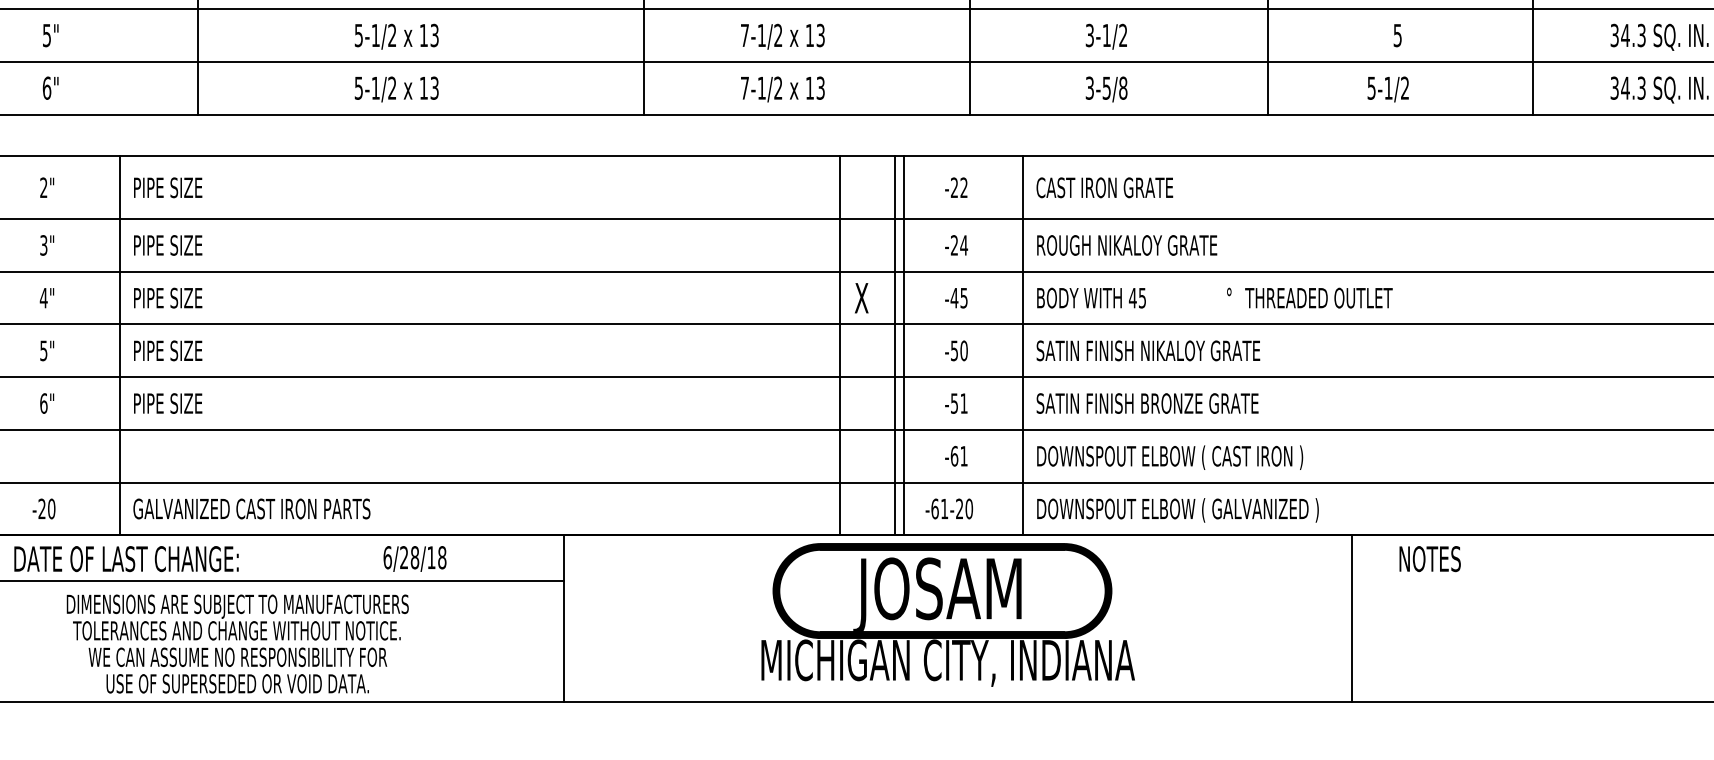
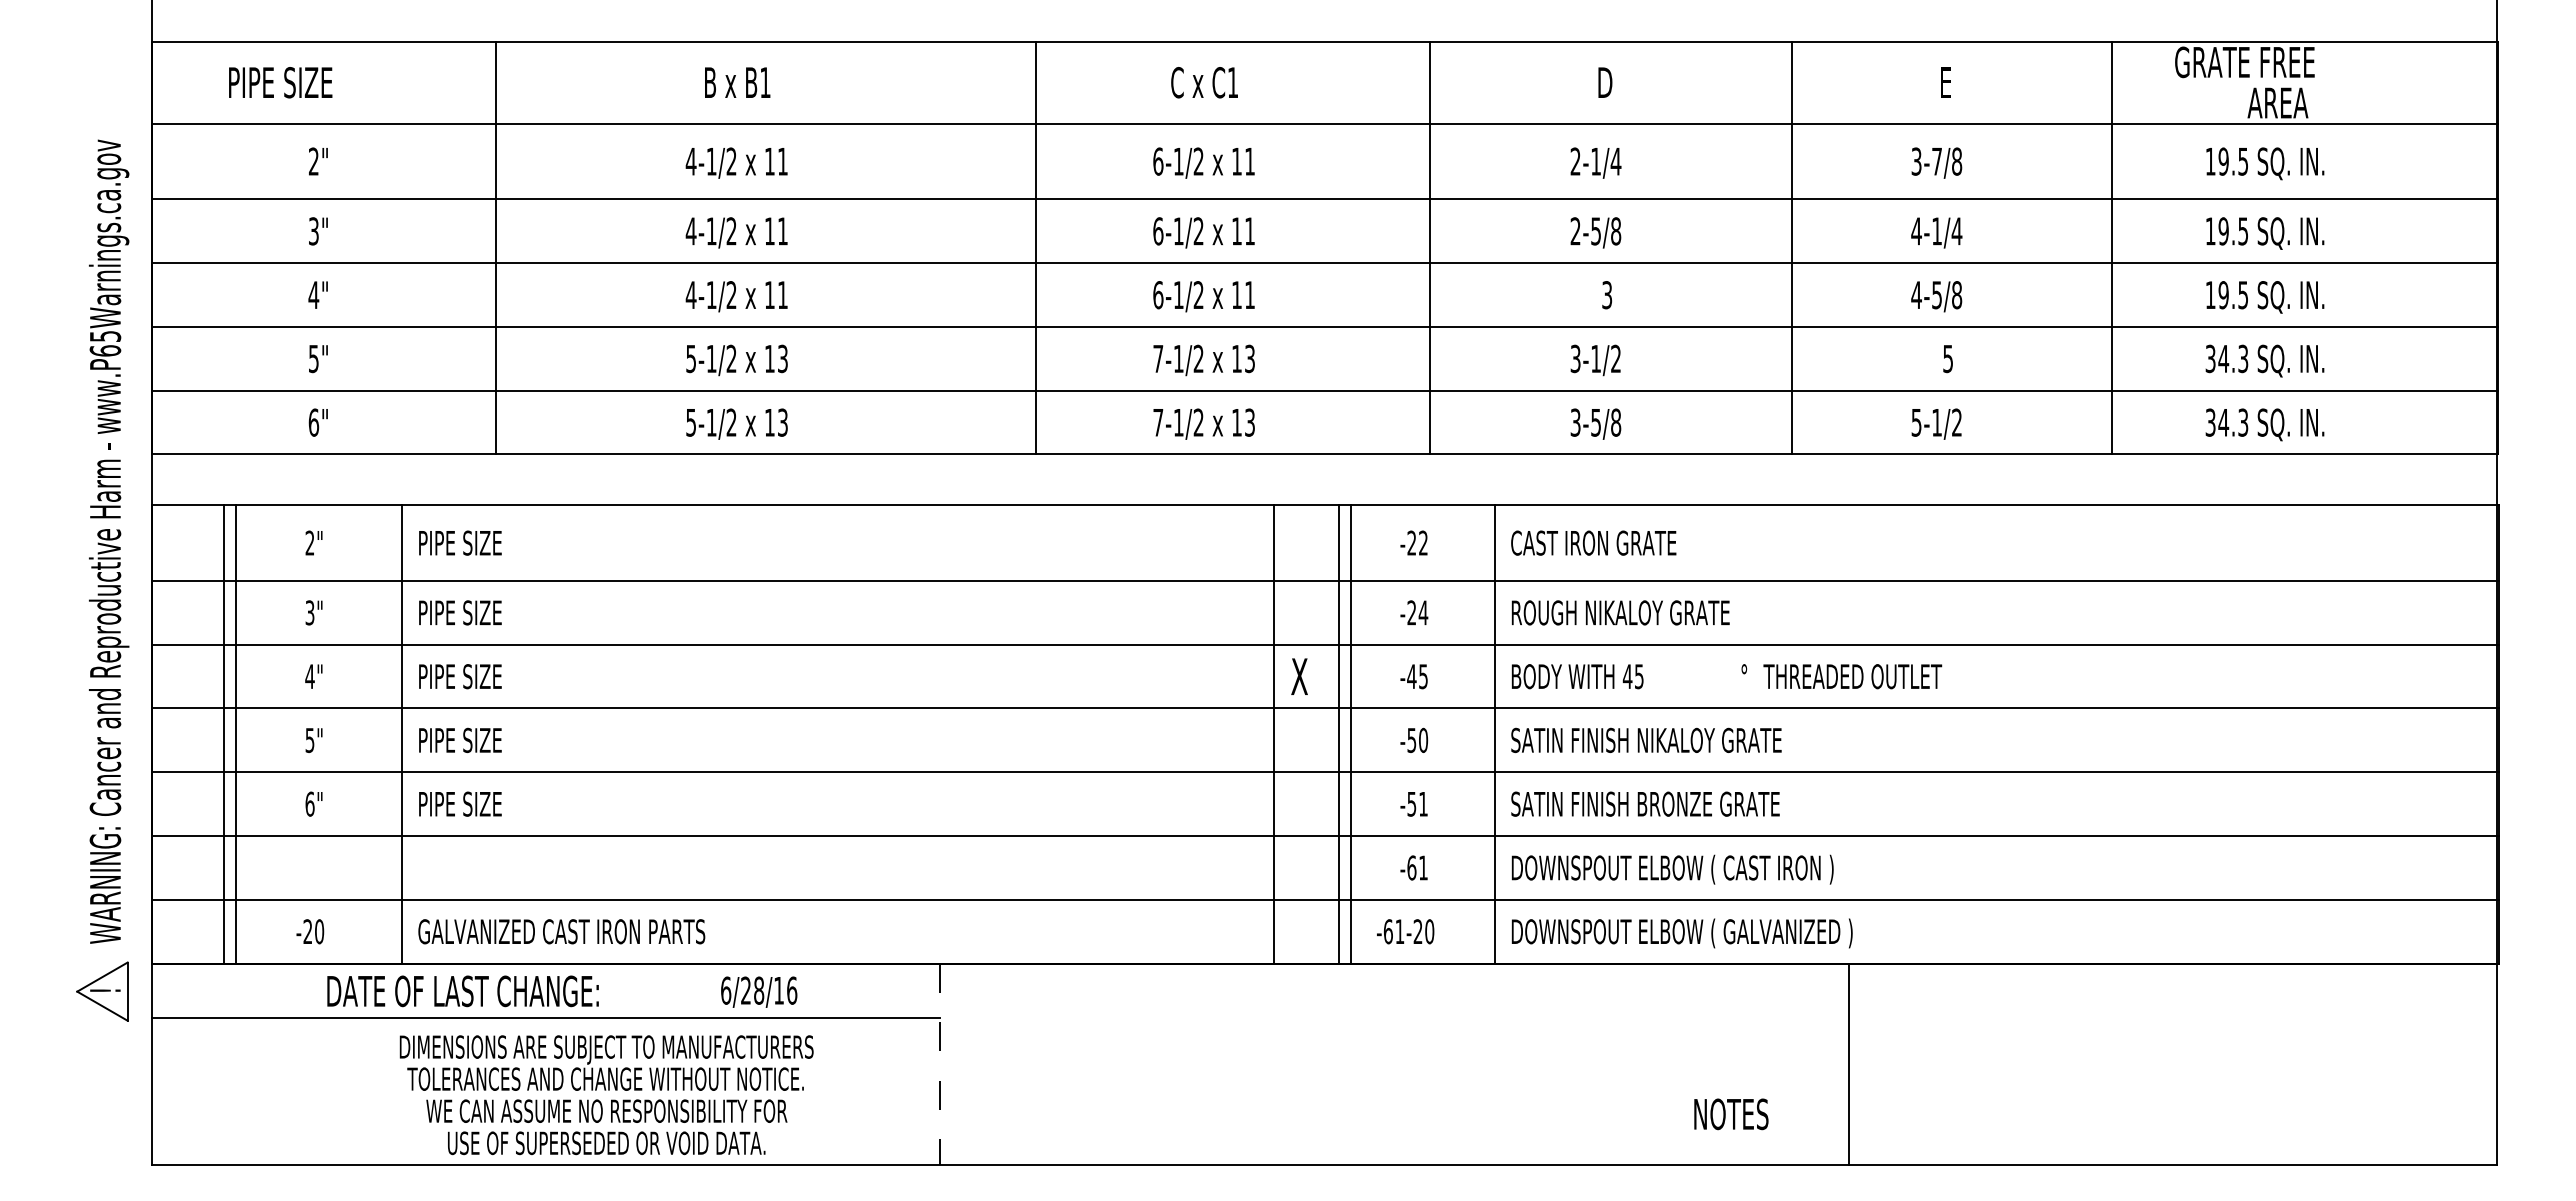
text: (442, 557) -> (792, 990), 6/28/18 -> 6/28/16
text: (126, 559) -> (462, 991), moved
text: (1430, 559) -> (1731, 1114), moved
part: (948, 614) -> (1404, 1059), removed
line: (564, 618) -> (939, 1064), solid -> dashed
line: (1351, 618) -> (1848, 1064), moved
text: (237, 644) -> (606, 1095), moved

